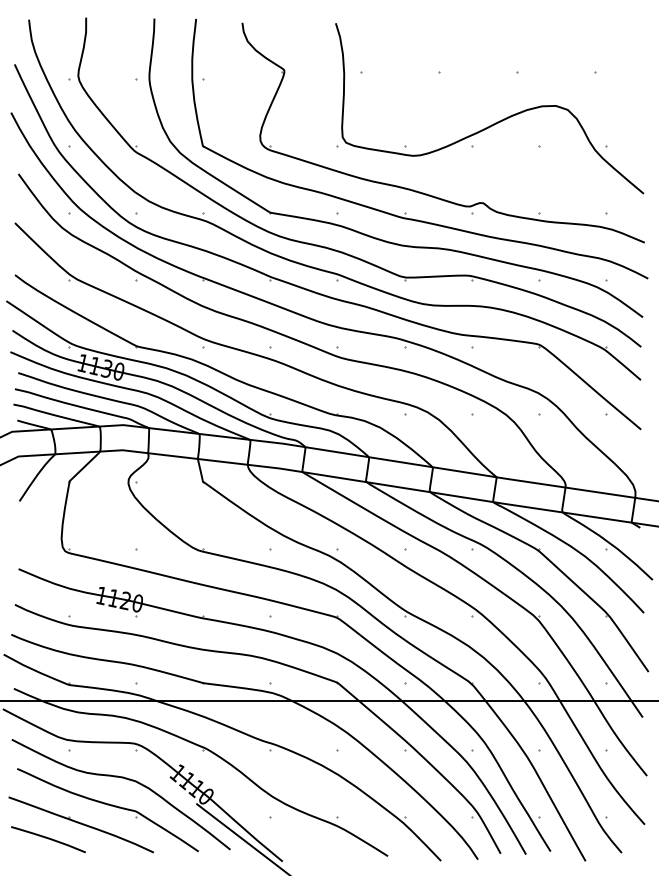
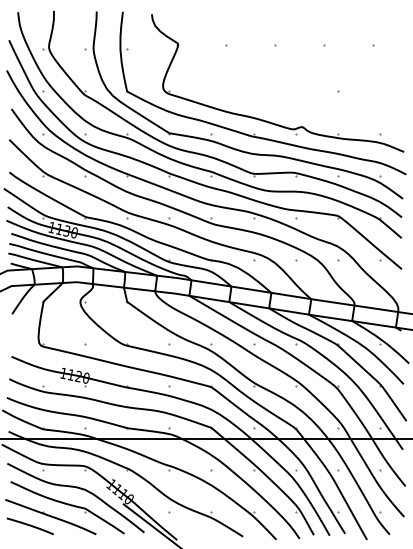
part: (495, 122) -> (310, 76), removed

